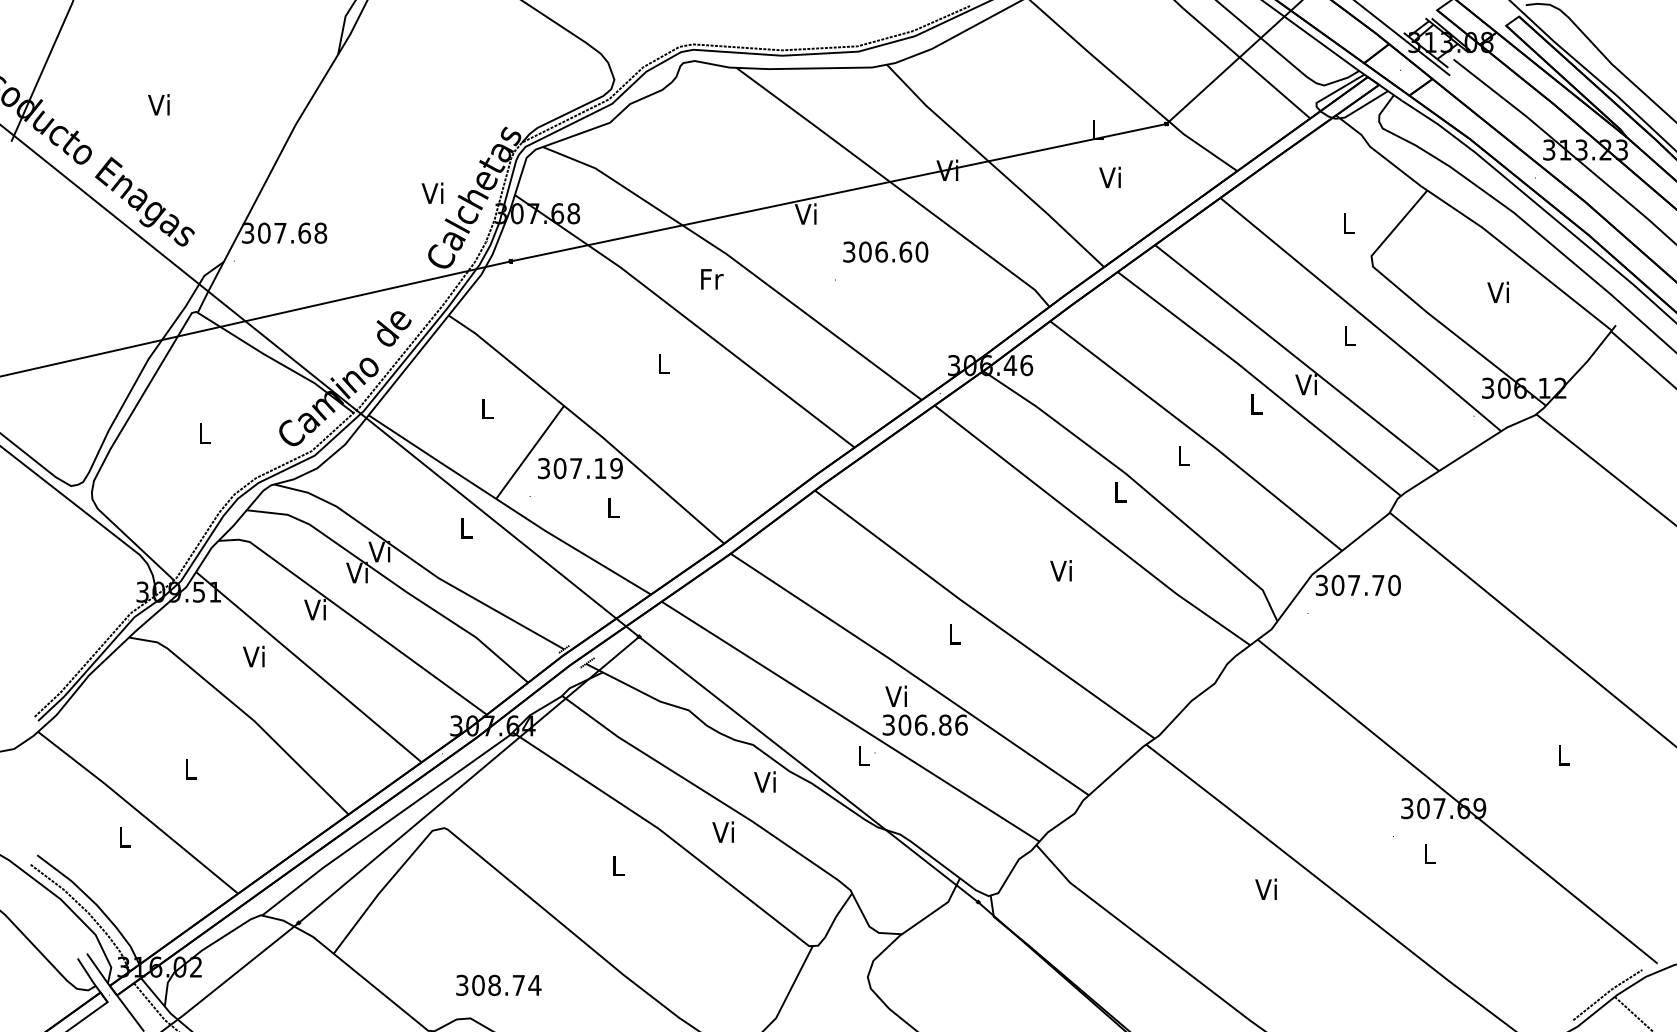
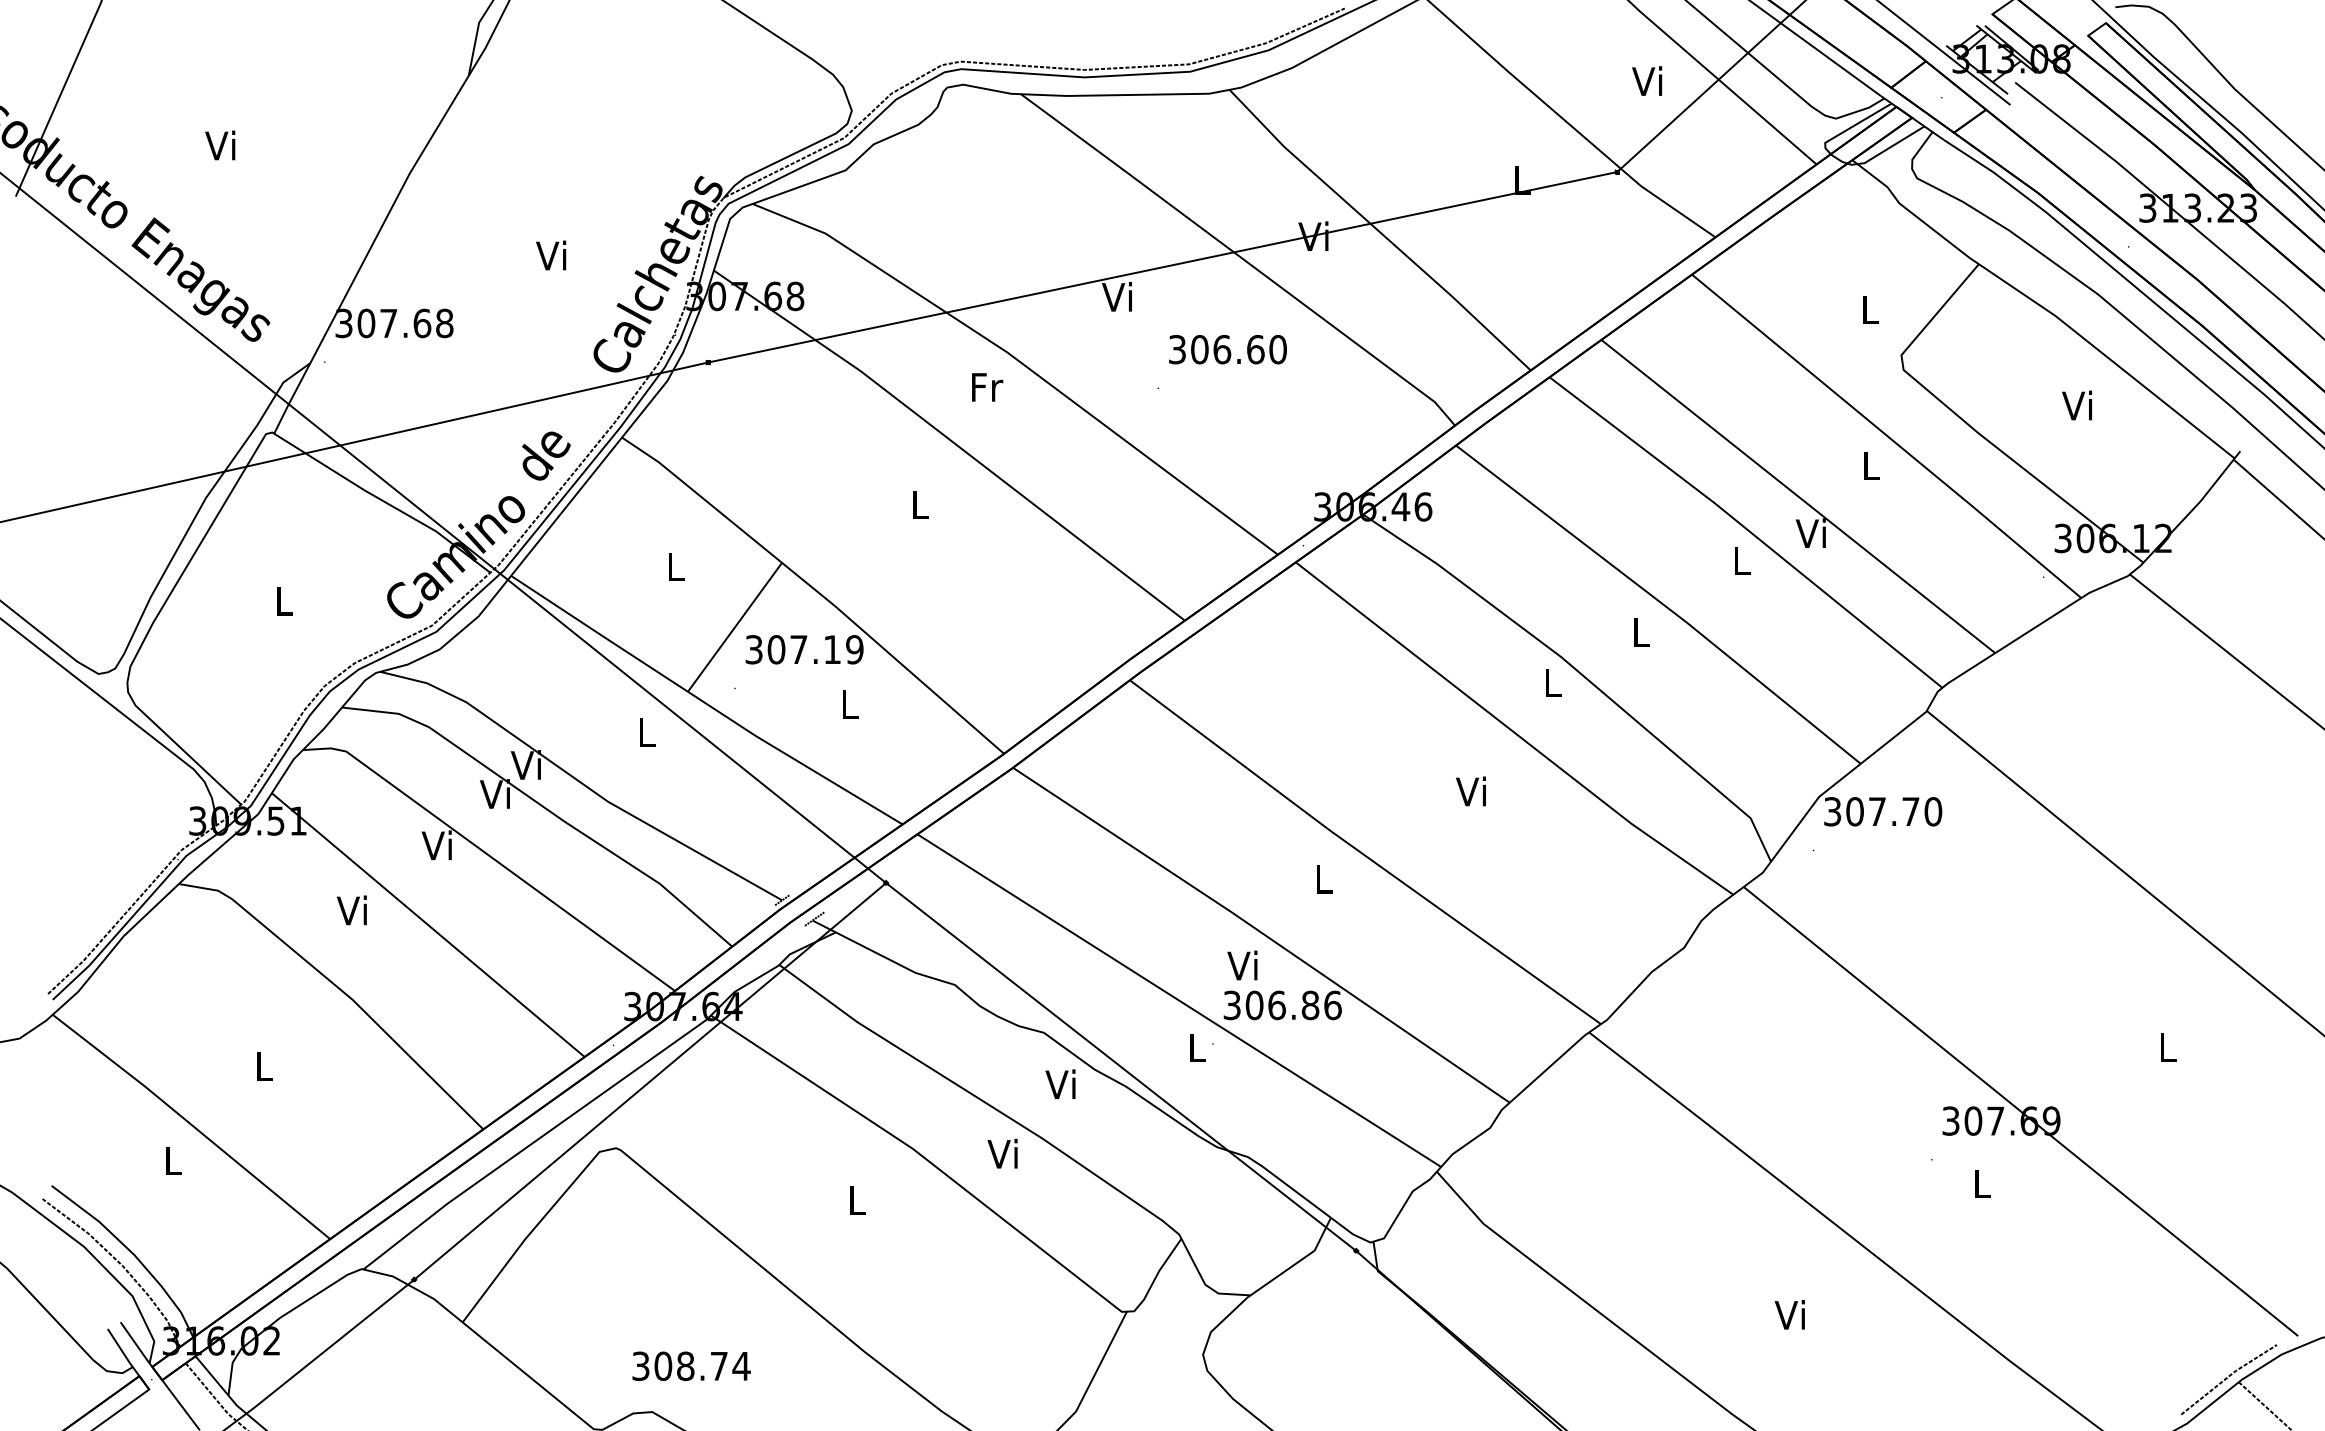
text: (1109, 176) -> (1646, 79), moved
text: (432, 192) -> (551, 254), moved
text: (1265, 888) -> (1789, 1313), moved

